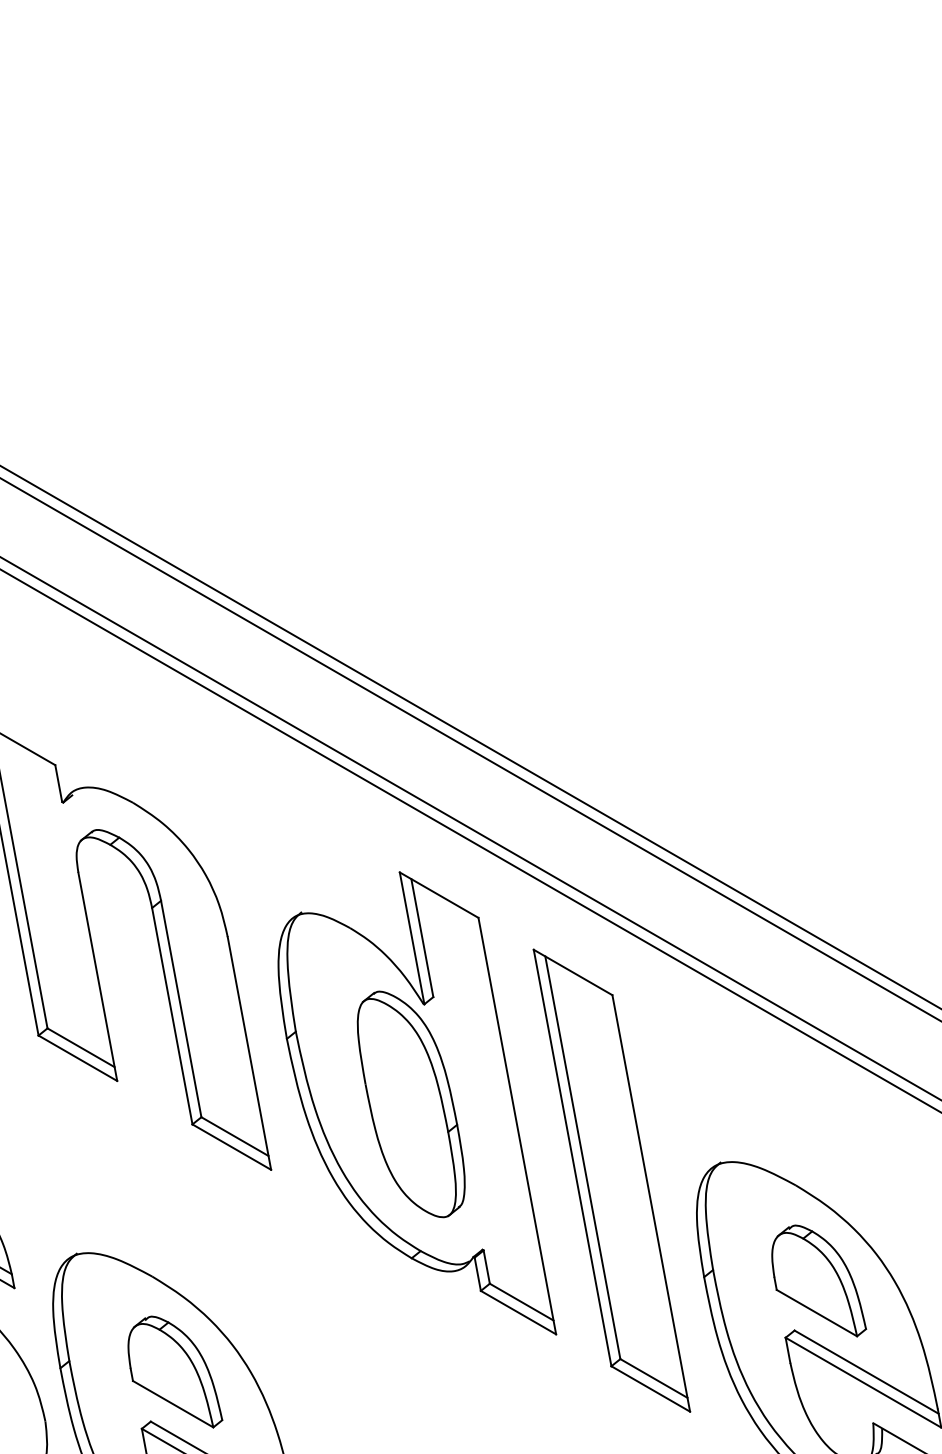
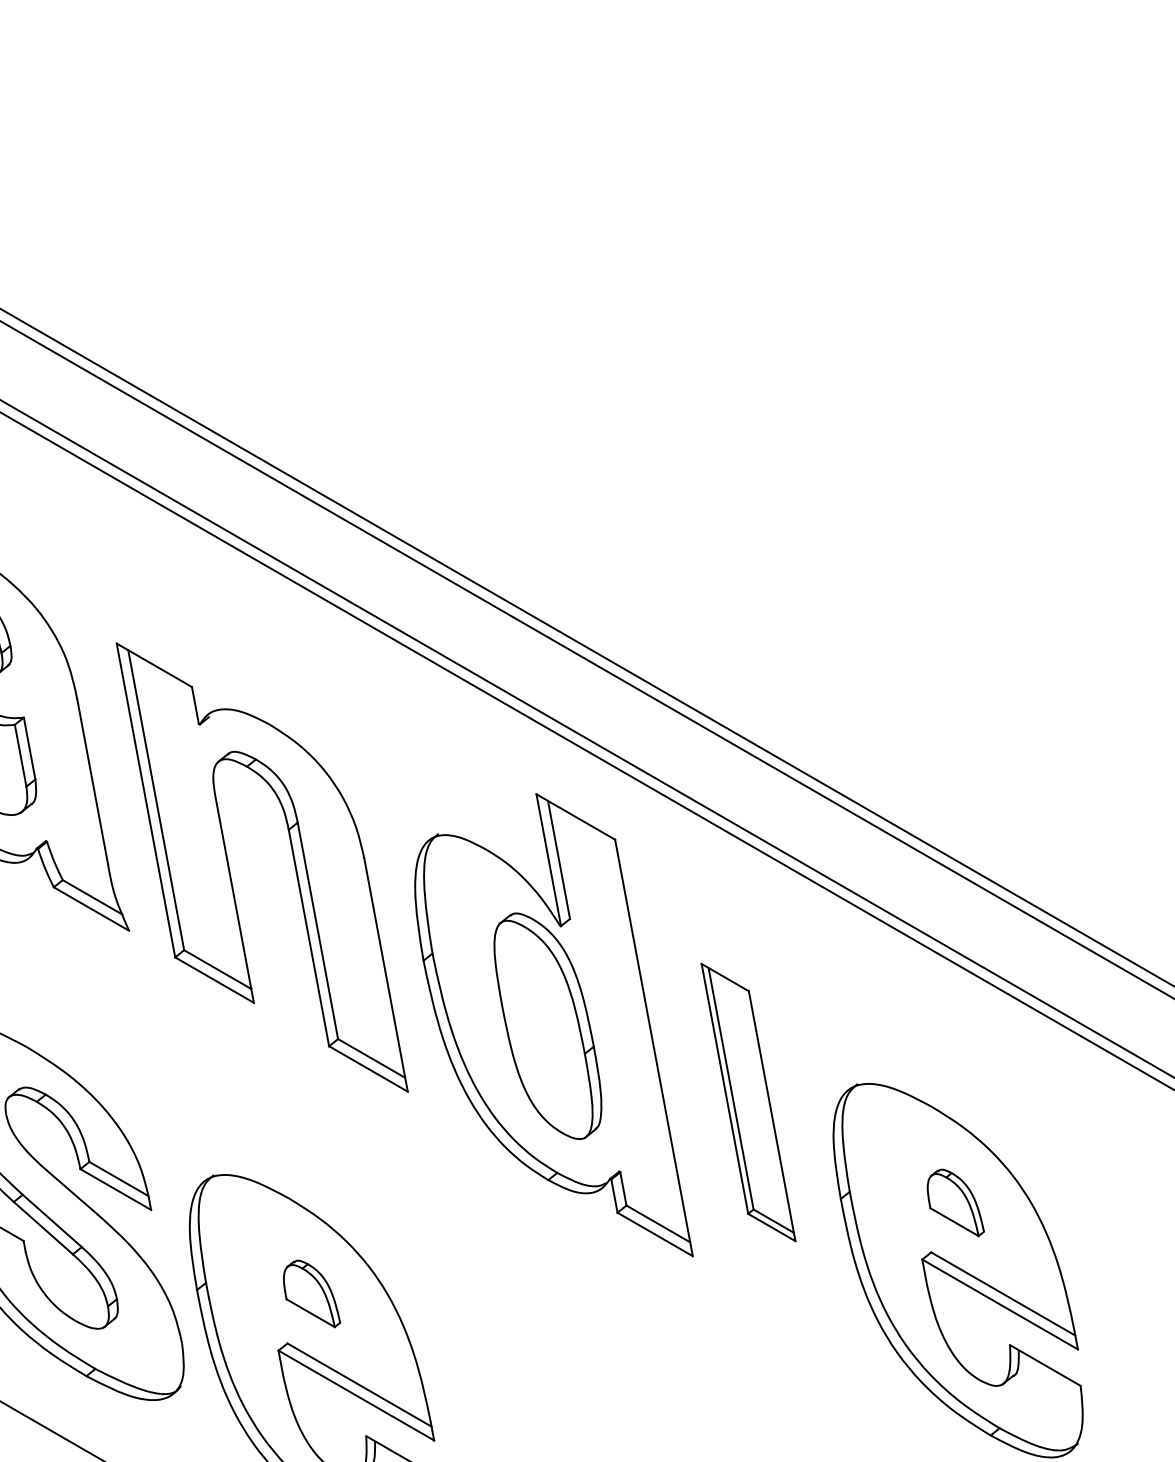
part: (611, 1180) -> (748, 1102), size x0.6
part: (818, 1280) -> (955, 1202), size x0.6
part: (174, 1371) -> (311, 1293), size x0.6

